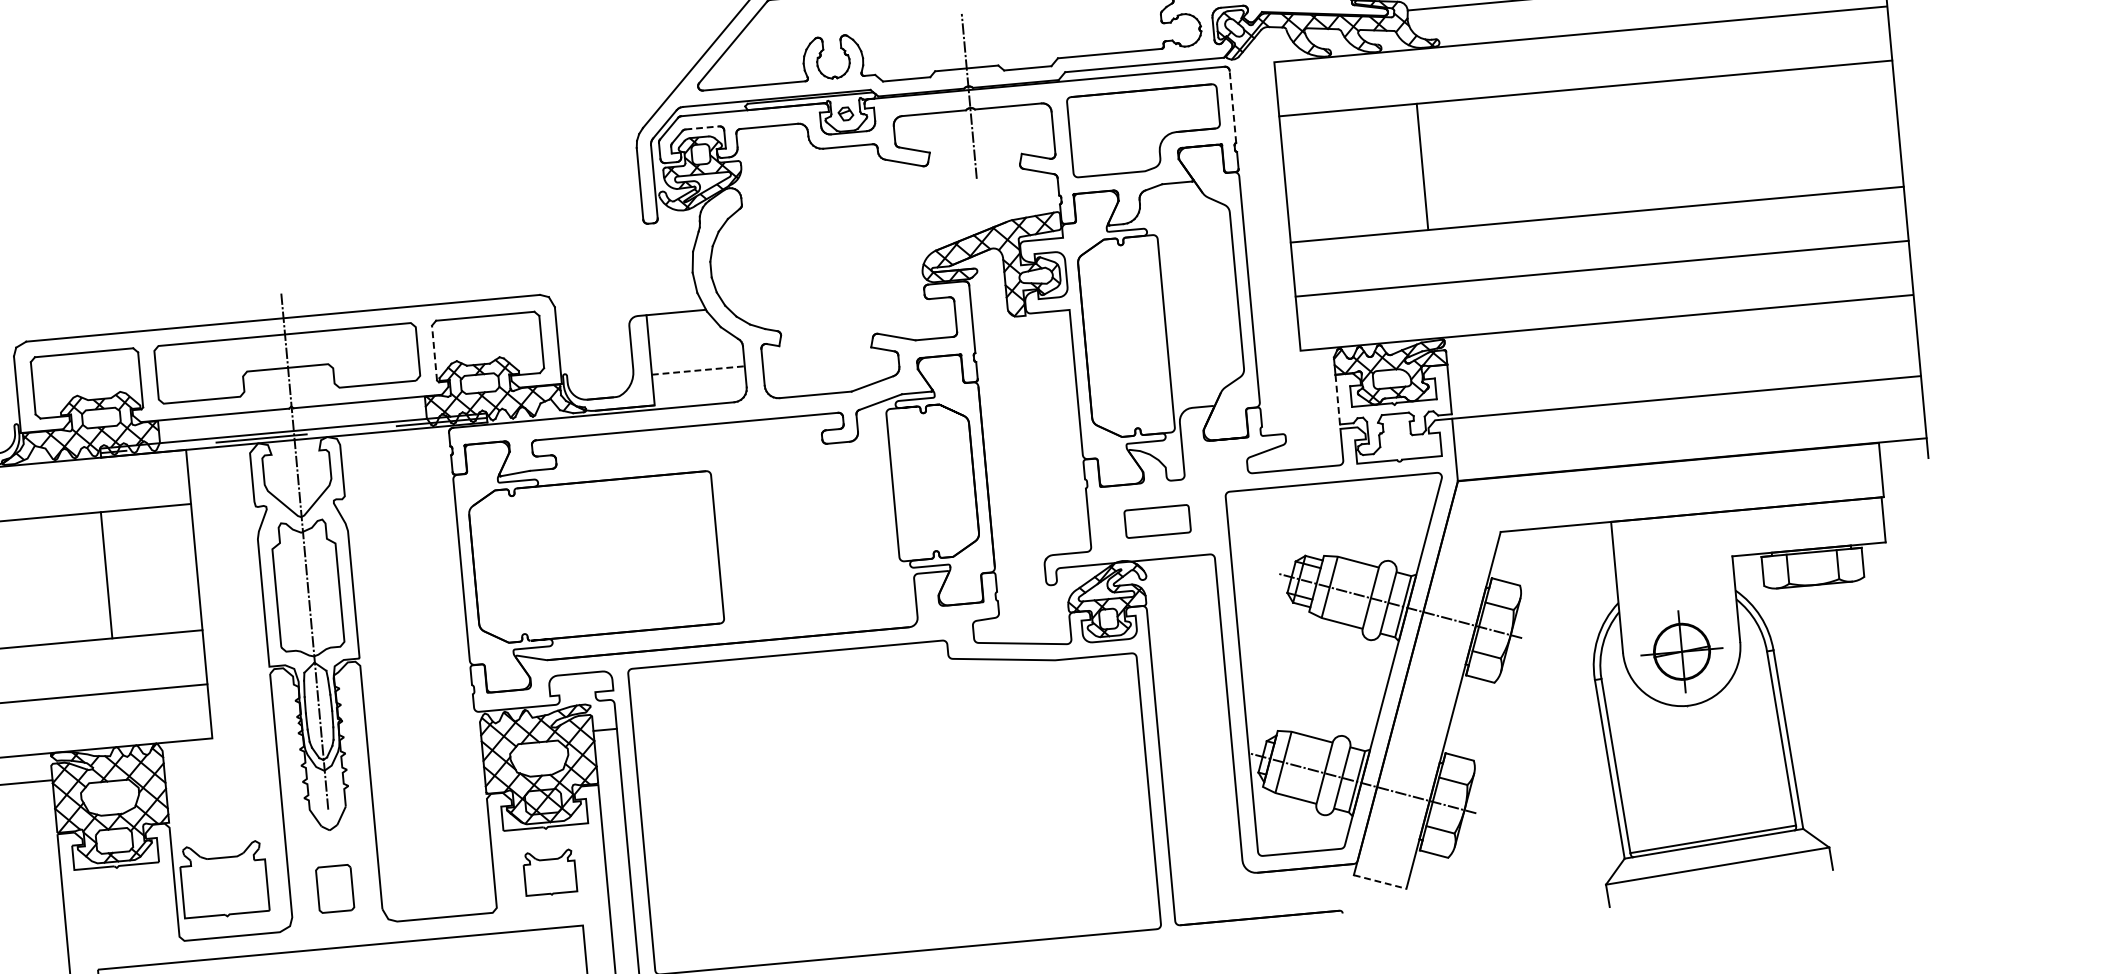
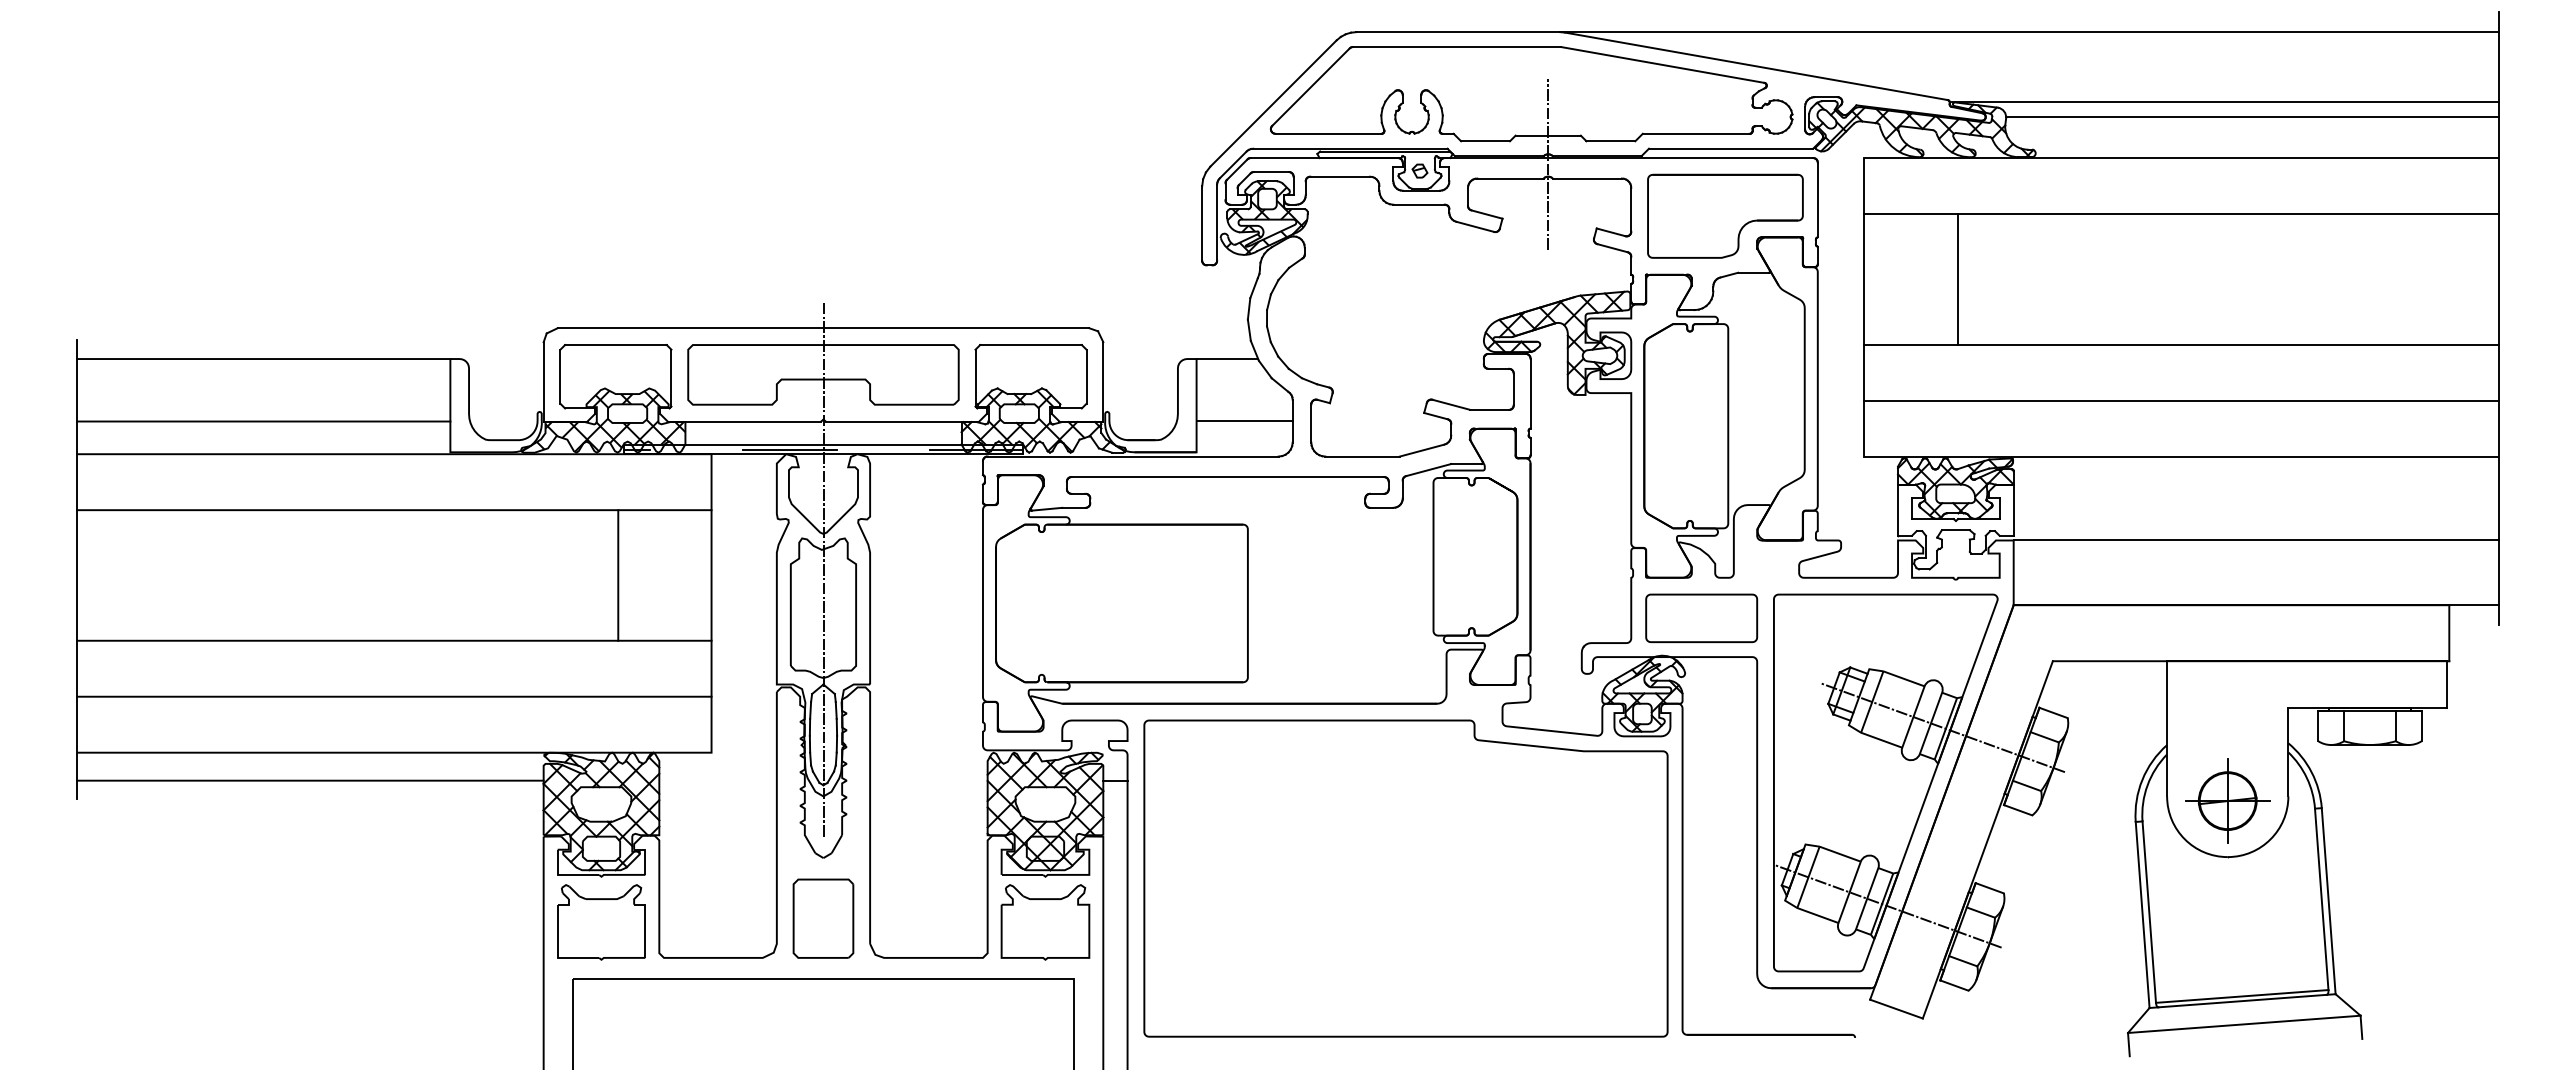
line: (1232, 106) -> (1817, 199), dashed -> solid
line: (702, 128) -> (1271, 172), dashed -> solid
line: (1422, 167) -> (1957, 279), moved
line: (434, 352) -> (975, 377), dashed -> solid
line: (699, 370) -> (1245, 420), dashed -> solid
line: (1338, 399) -> (1898, 510), dashed -> solid
part: (1157, 521) -> (1701, 618), size x1.67
part: (550, 873) -> (1045, 922), size x1.67
part: (224, 880) -> (601, 922), moved
line: (1380, 882) -> (1896, 1009), dashed -> solid
part: (335, 888) -> (823, 918), size x1.67

